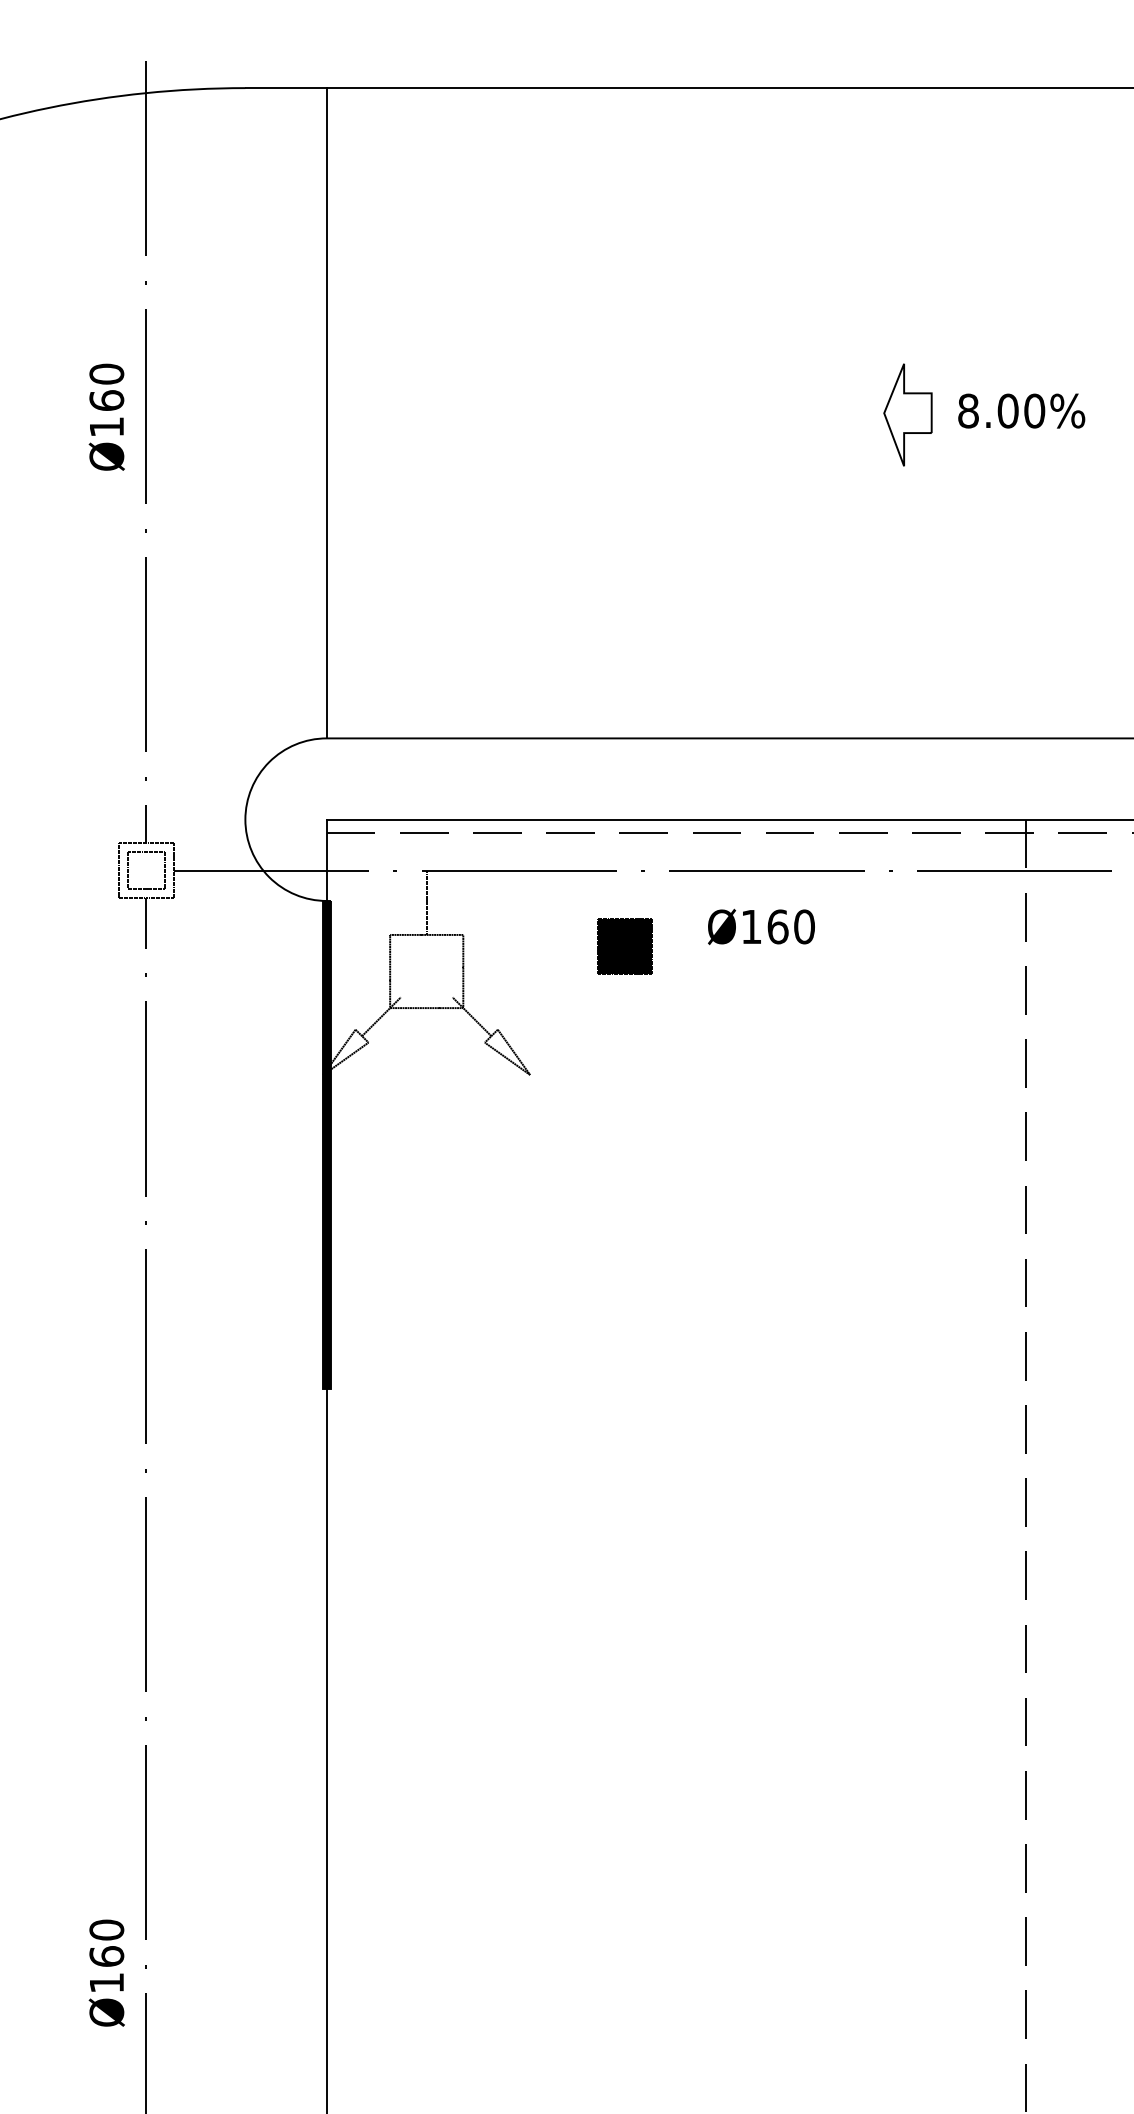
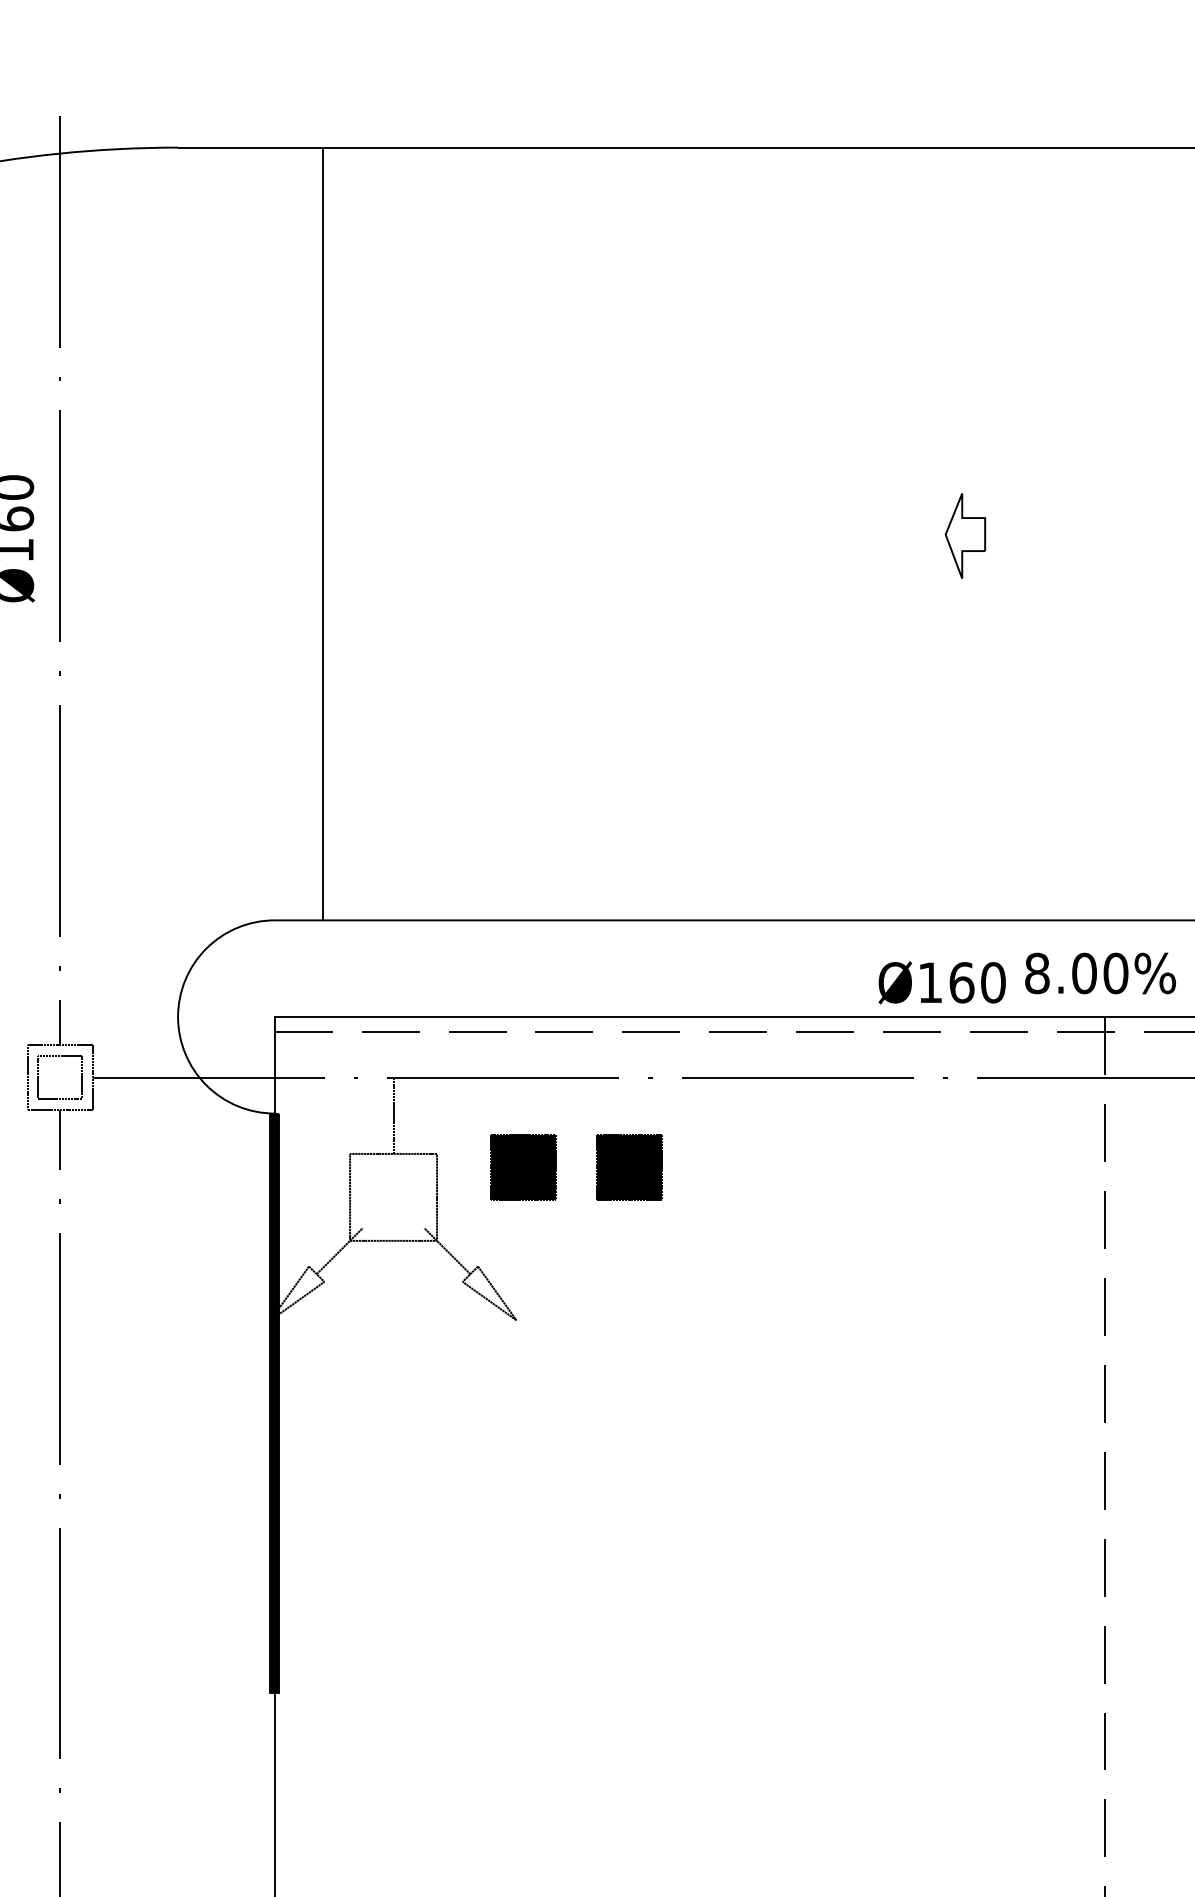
text: (1021, 410) -> (1100, 972), moved
line: (326, 413) -> (323, 534), moved
part: (907, 414) -> (964, 535), size x0.7
text: (761, 926) -> (942, 982), moved
part: (535, 946) -> (522, 1167), added

